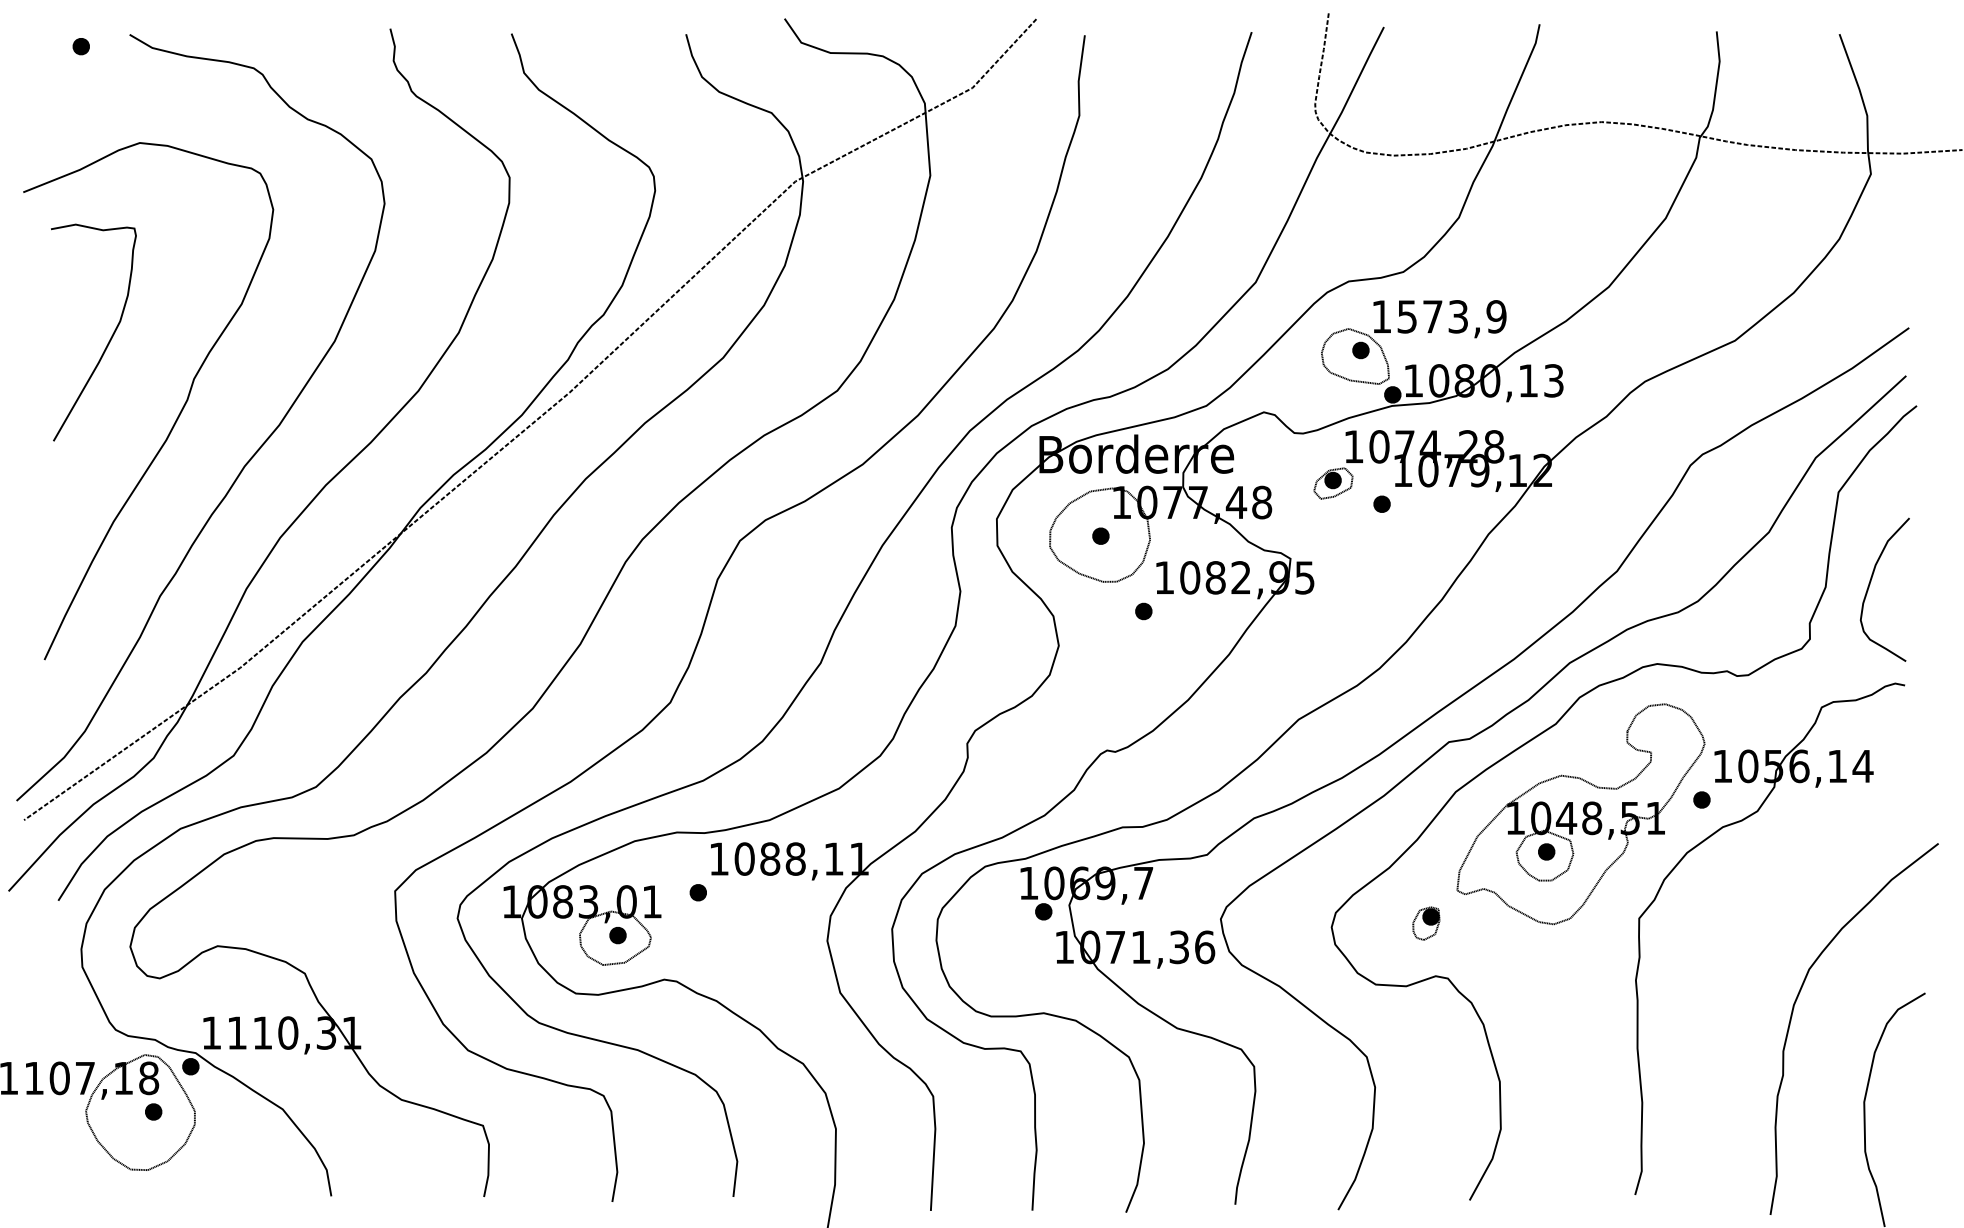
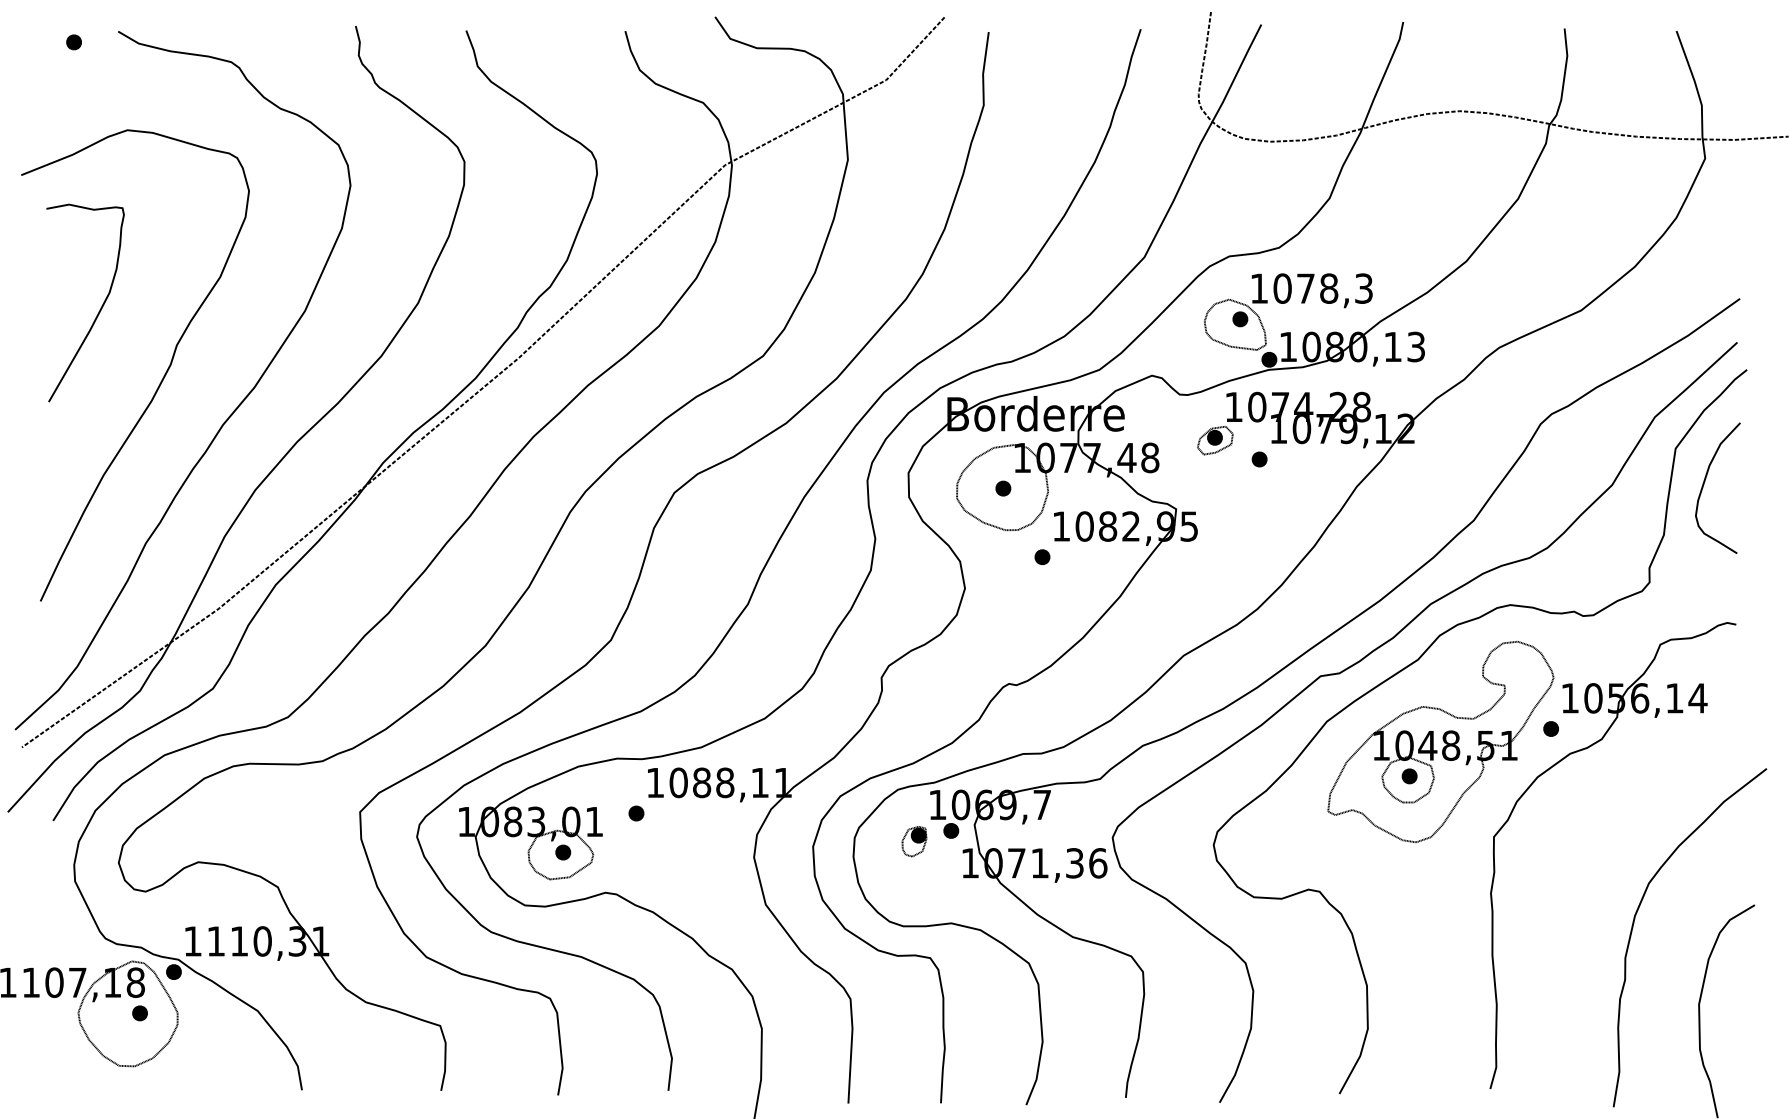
text: (1451, 316) -> (1322, 288), 1573,9 -> 1078,3
curve: (1870, 584) -> (1704, 483), moved
part: (1426, 923) -> (914, 841), moved

